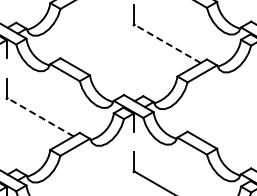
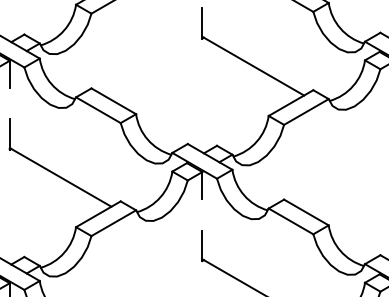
line: (167, 43) -> (253, 65), dashed -> solid
line: (40, 117) -> (61, 178), dashed -> solid

